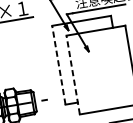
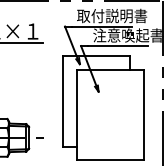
line: (58, 64) -> (62, 100), dashed -> solid
line: (72, 74) -> (76, 114), dashed -> solid

